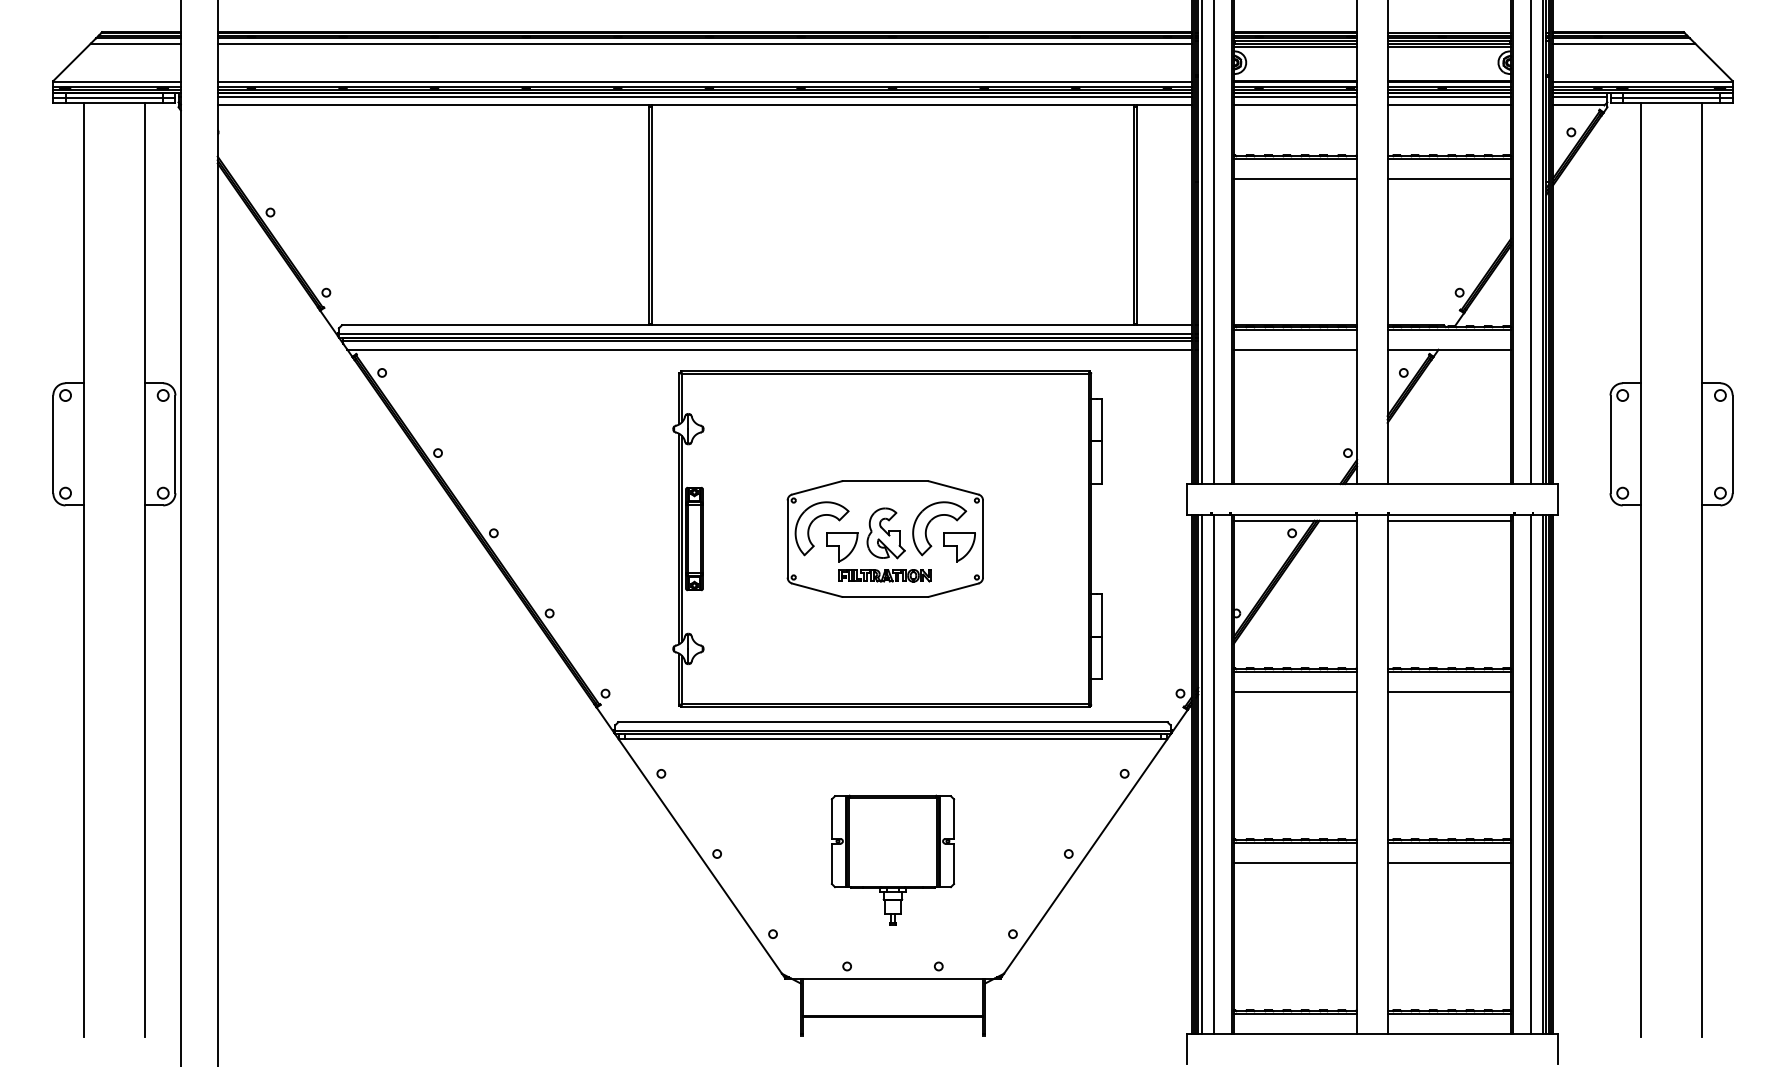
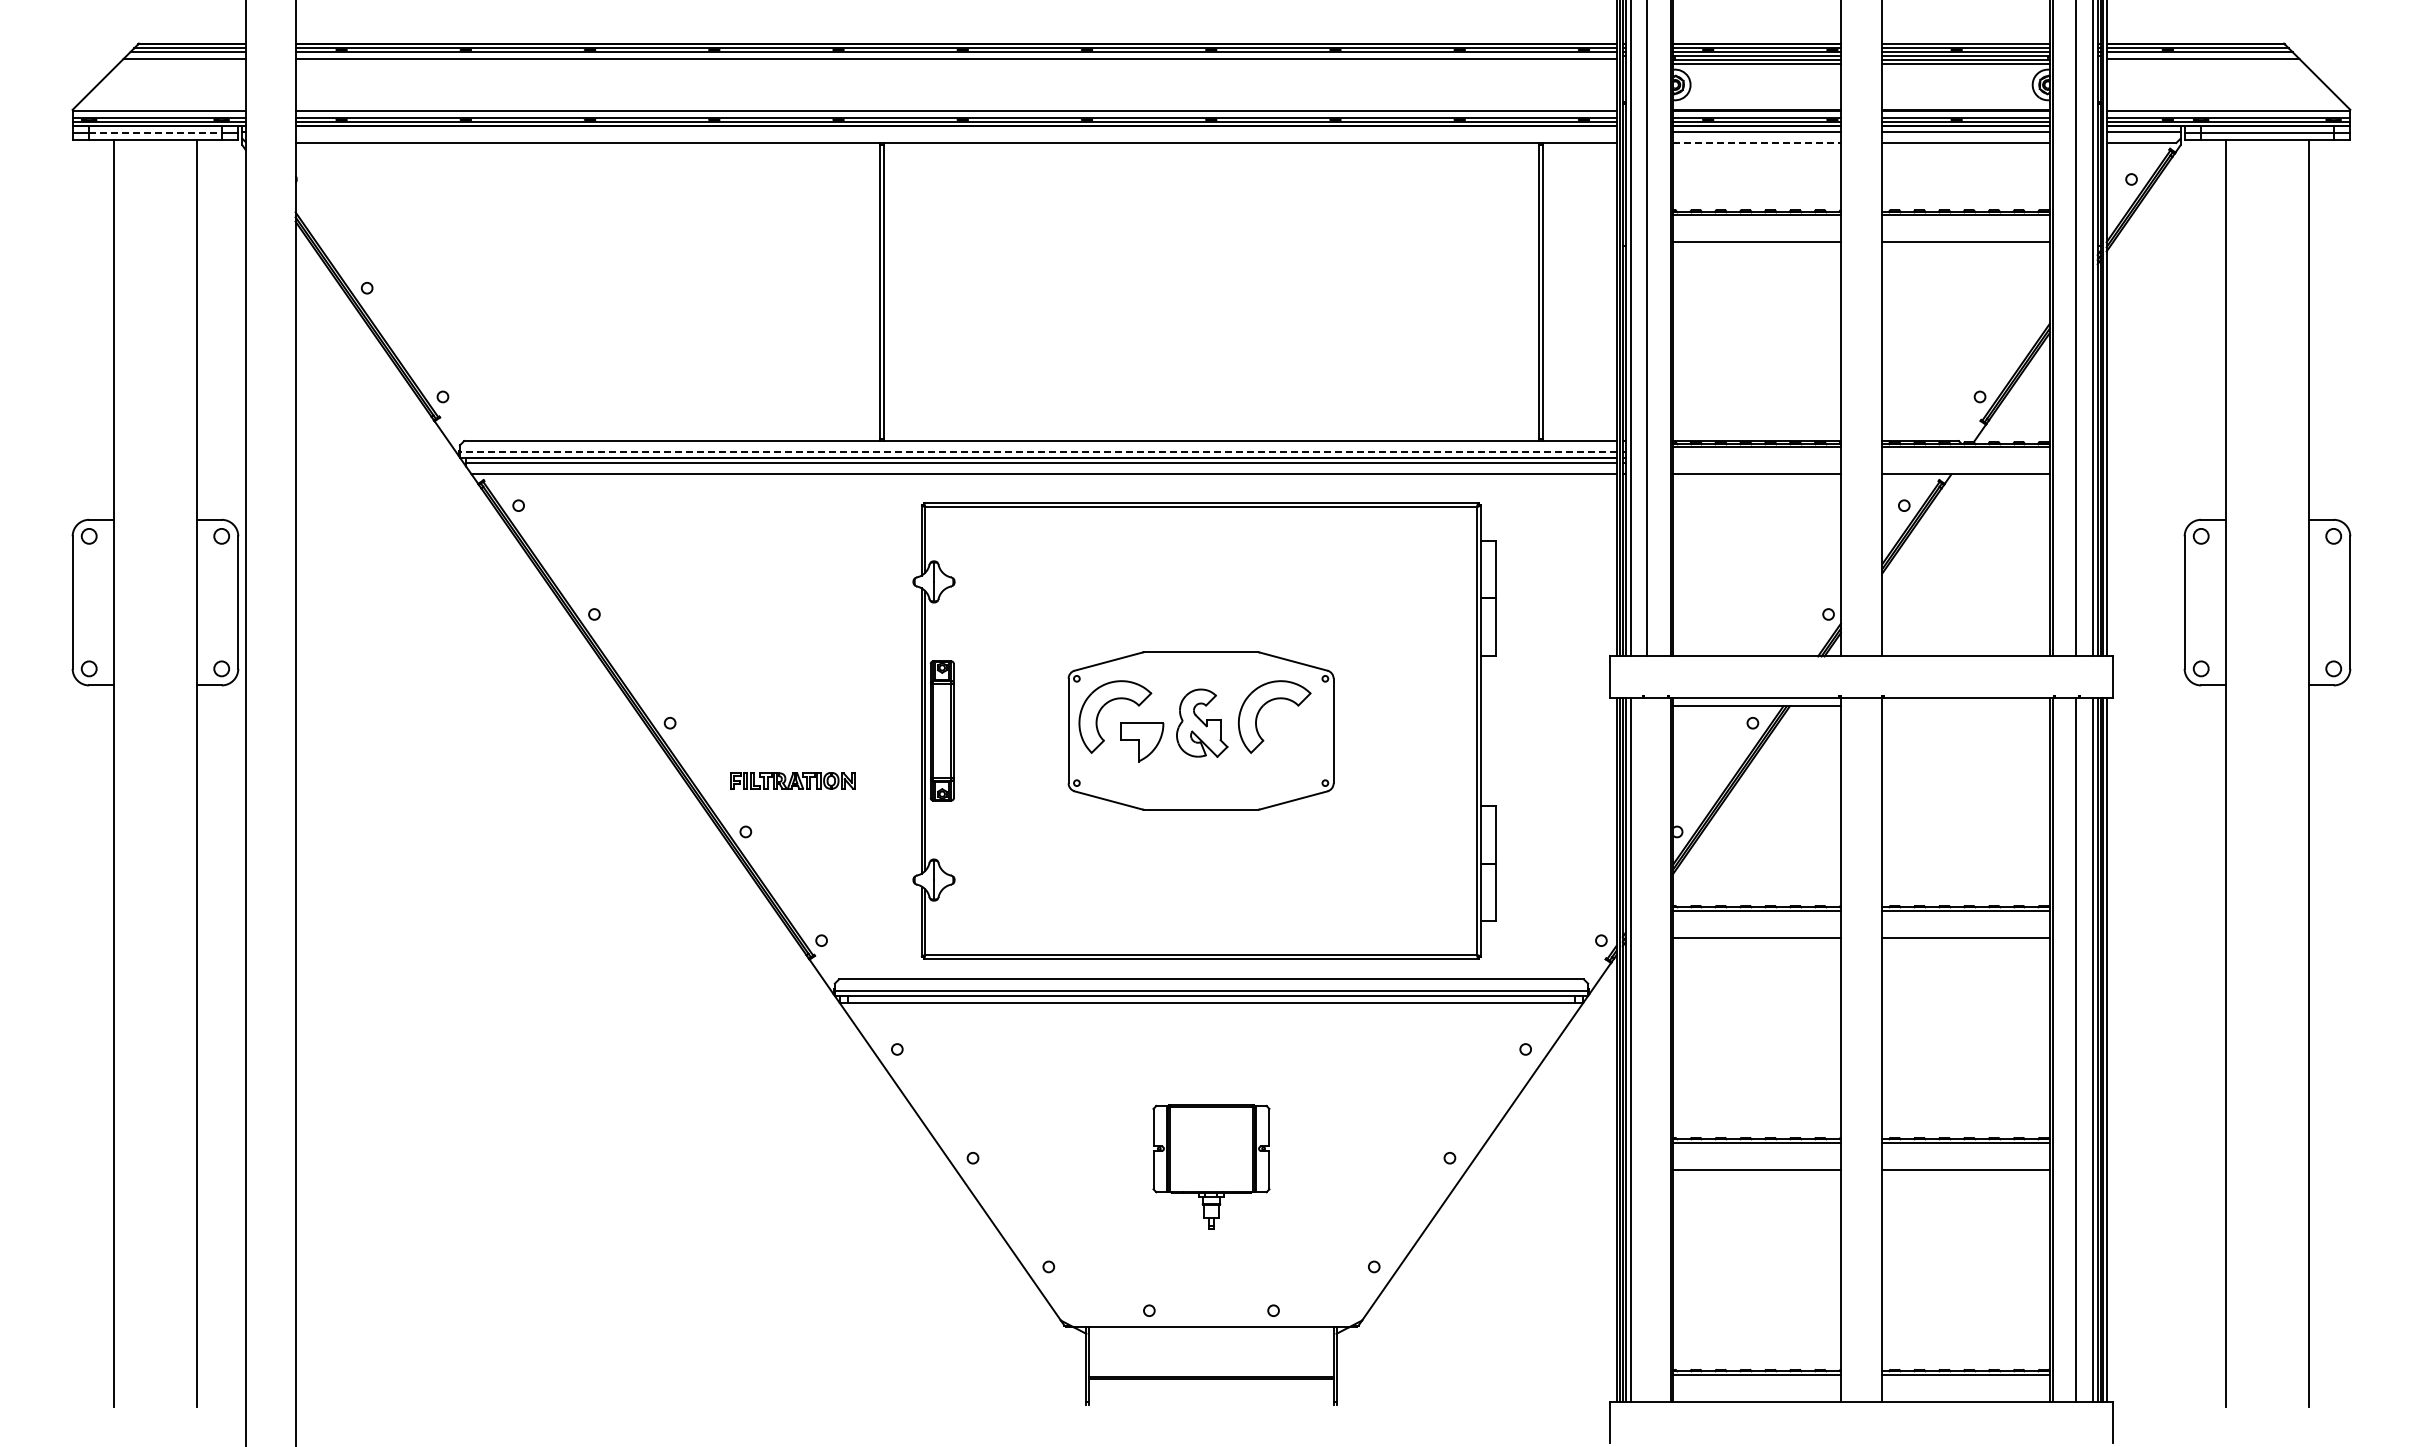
line: (704, 97) -> (955, 131), removed
line: (114, 98) -> (155, 133), solid -> dashed
line: (1295, 105) -> (1757, 142), solid -> dashed
line: (764, 333) -> (1037, 452), solid -> dashed
line: (1448, 520) -> (1965, 706), removed
part: (959, 547) -> (1301, 742), removed
part: (884, 575) -> (792, 780), moved
line: (1213, 773) -> (1646, 1049), removed
part: (893, 860) -> (1211, 1166), size x0.7

